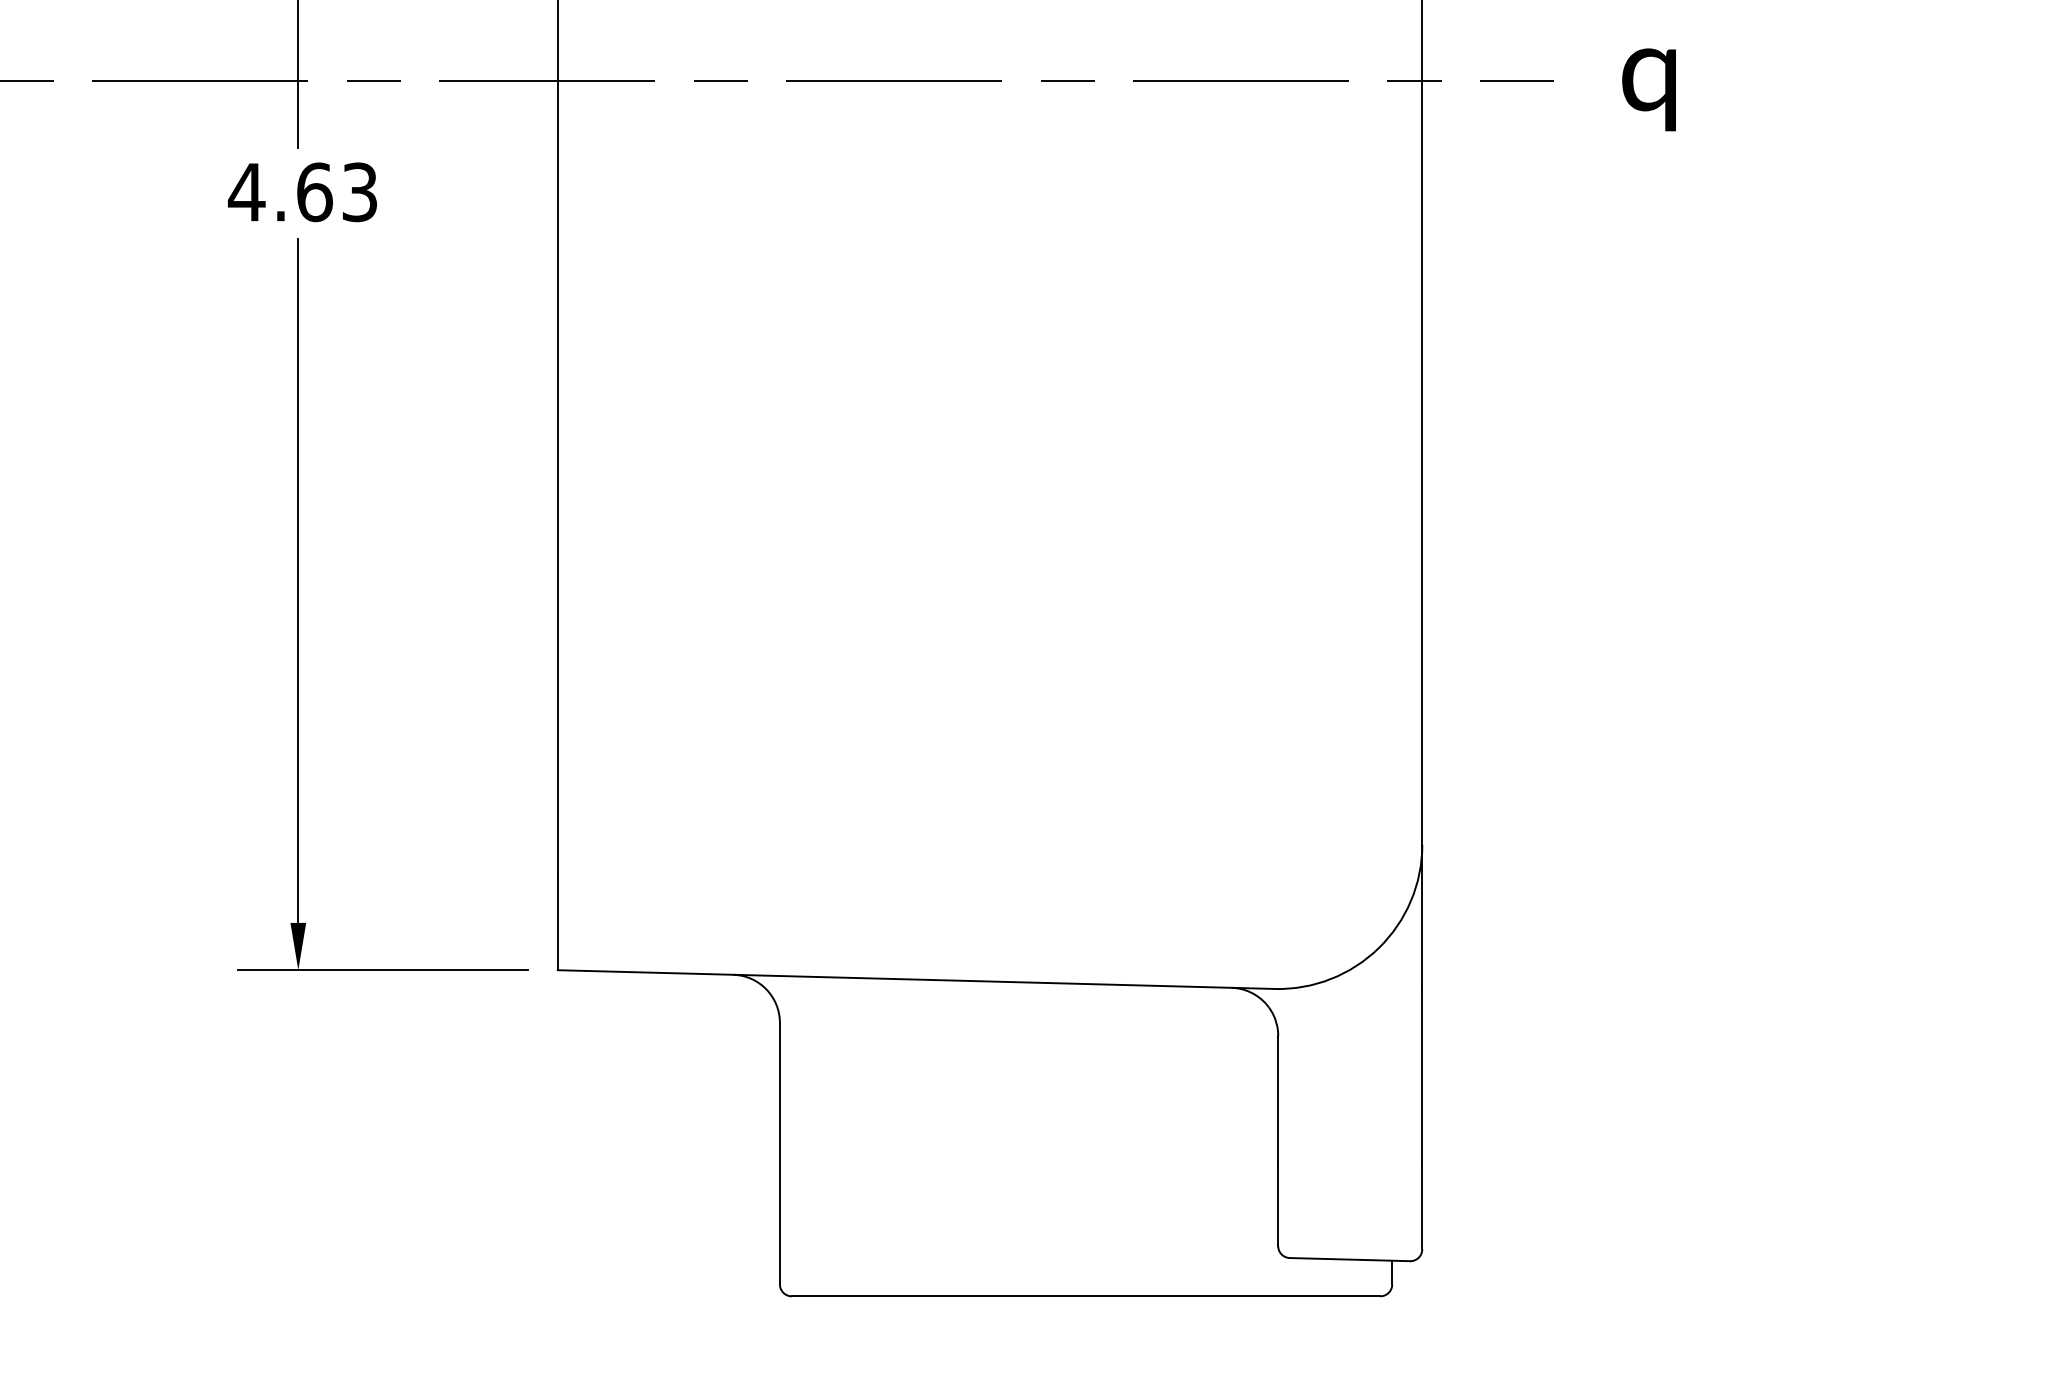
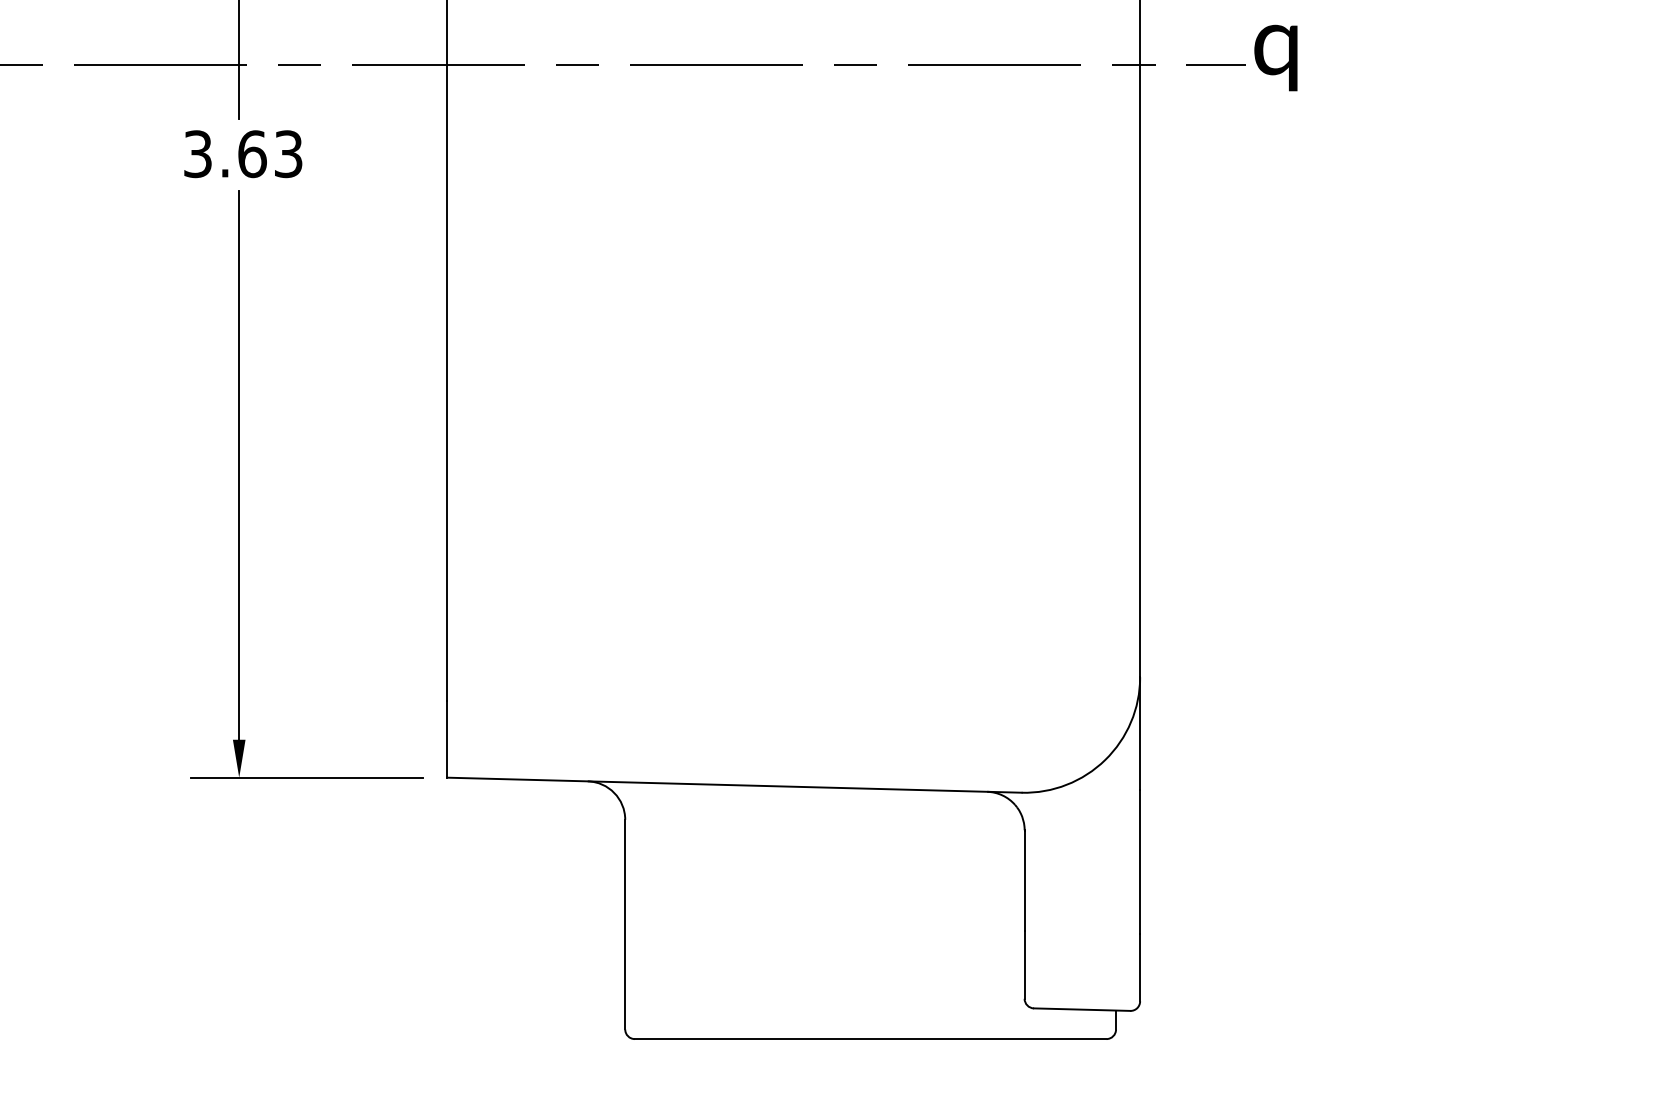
text: (1648, 89) -> (1275, 57), moved
text: (246, 192) -> (197, 154), 4.63 -> 3.63

